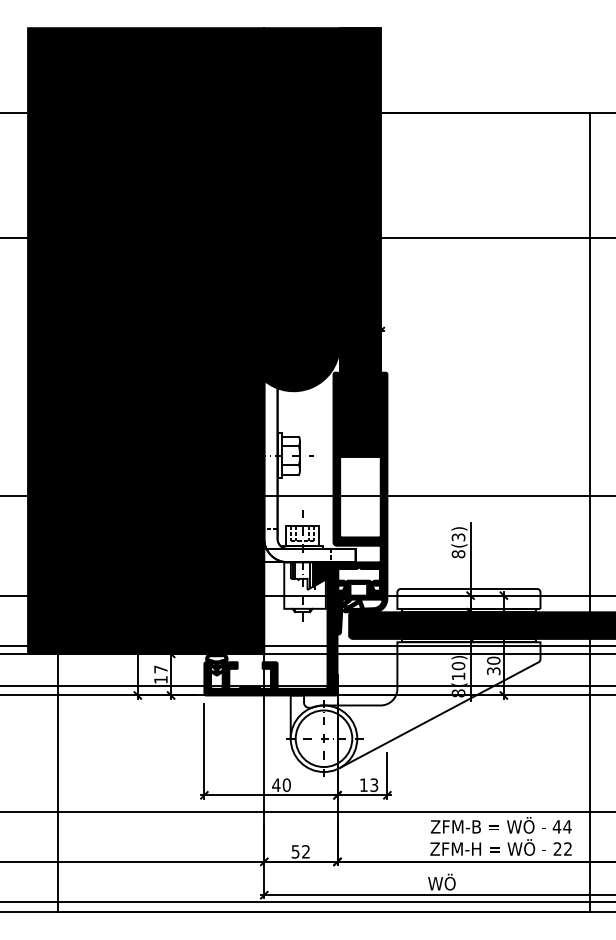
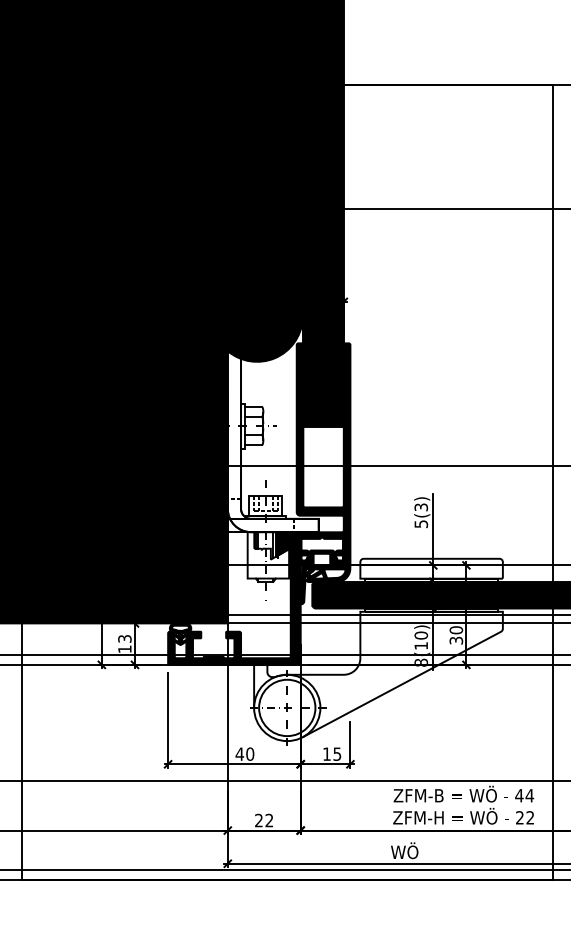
text: (458, 554) -> (421, 524), 8(3) -> 5(3)
text: (160, 669) -> (124, 638), 17 -> 13
text: (374, 784) -> (337, 753), 13 -> 15
text: (295, 851) -> (258, 820), 52 -> 22

